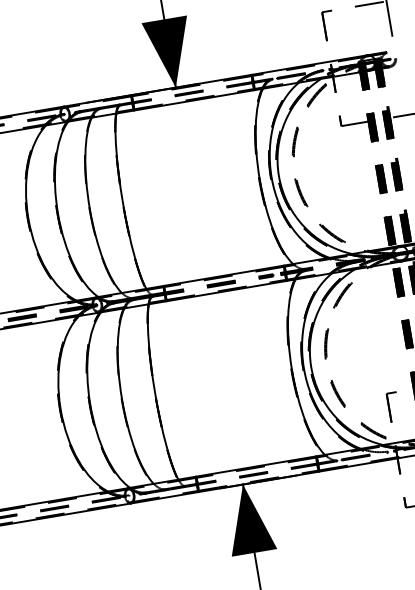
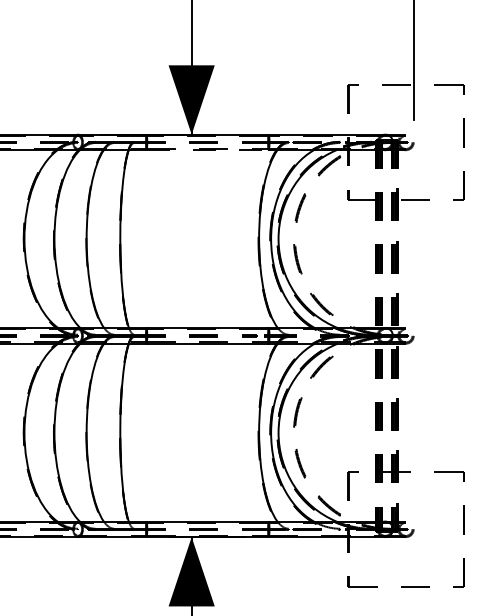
line: (195, 100) -> (208, 150), solid -> dashed

